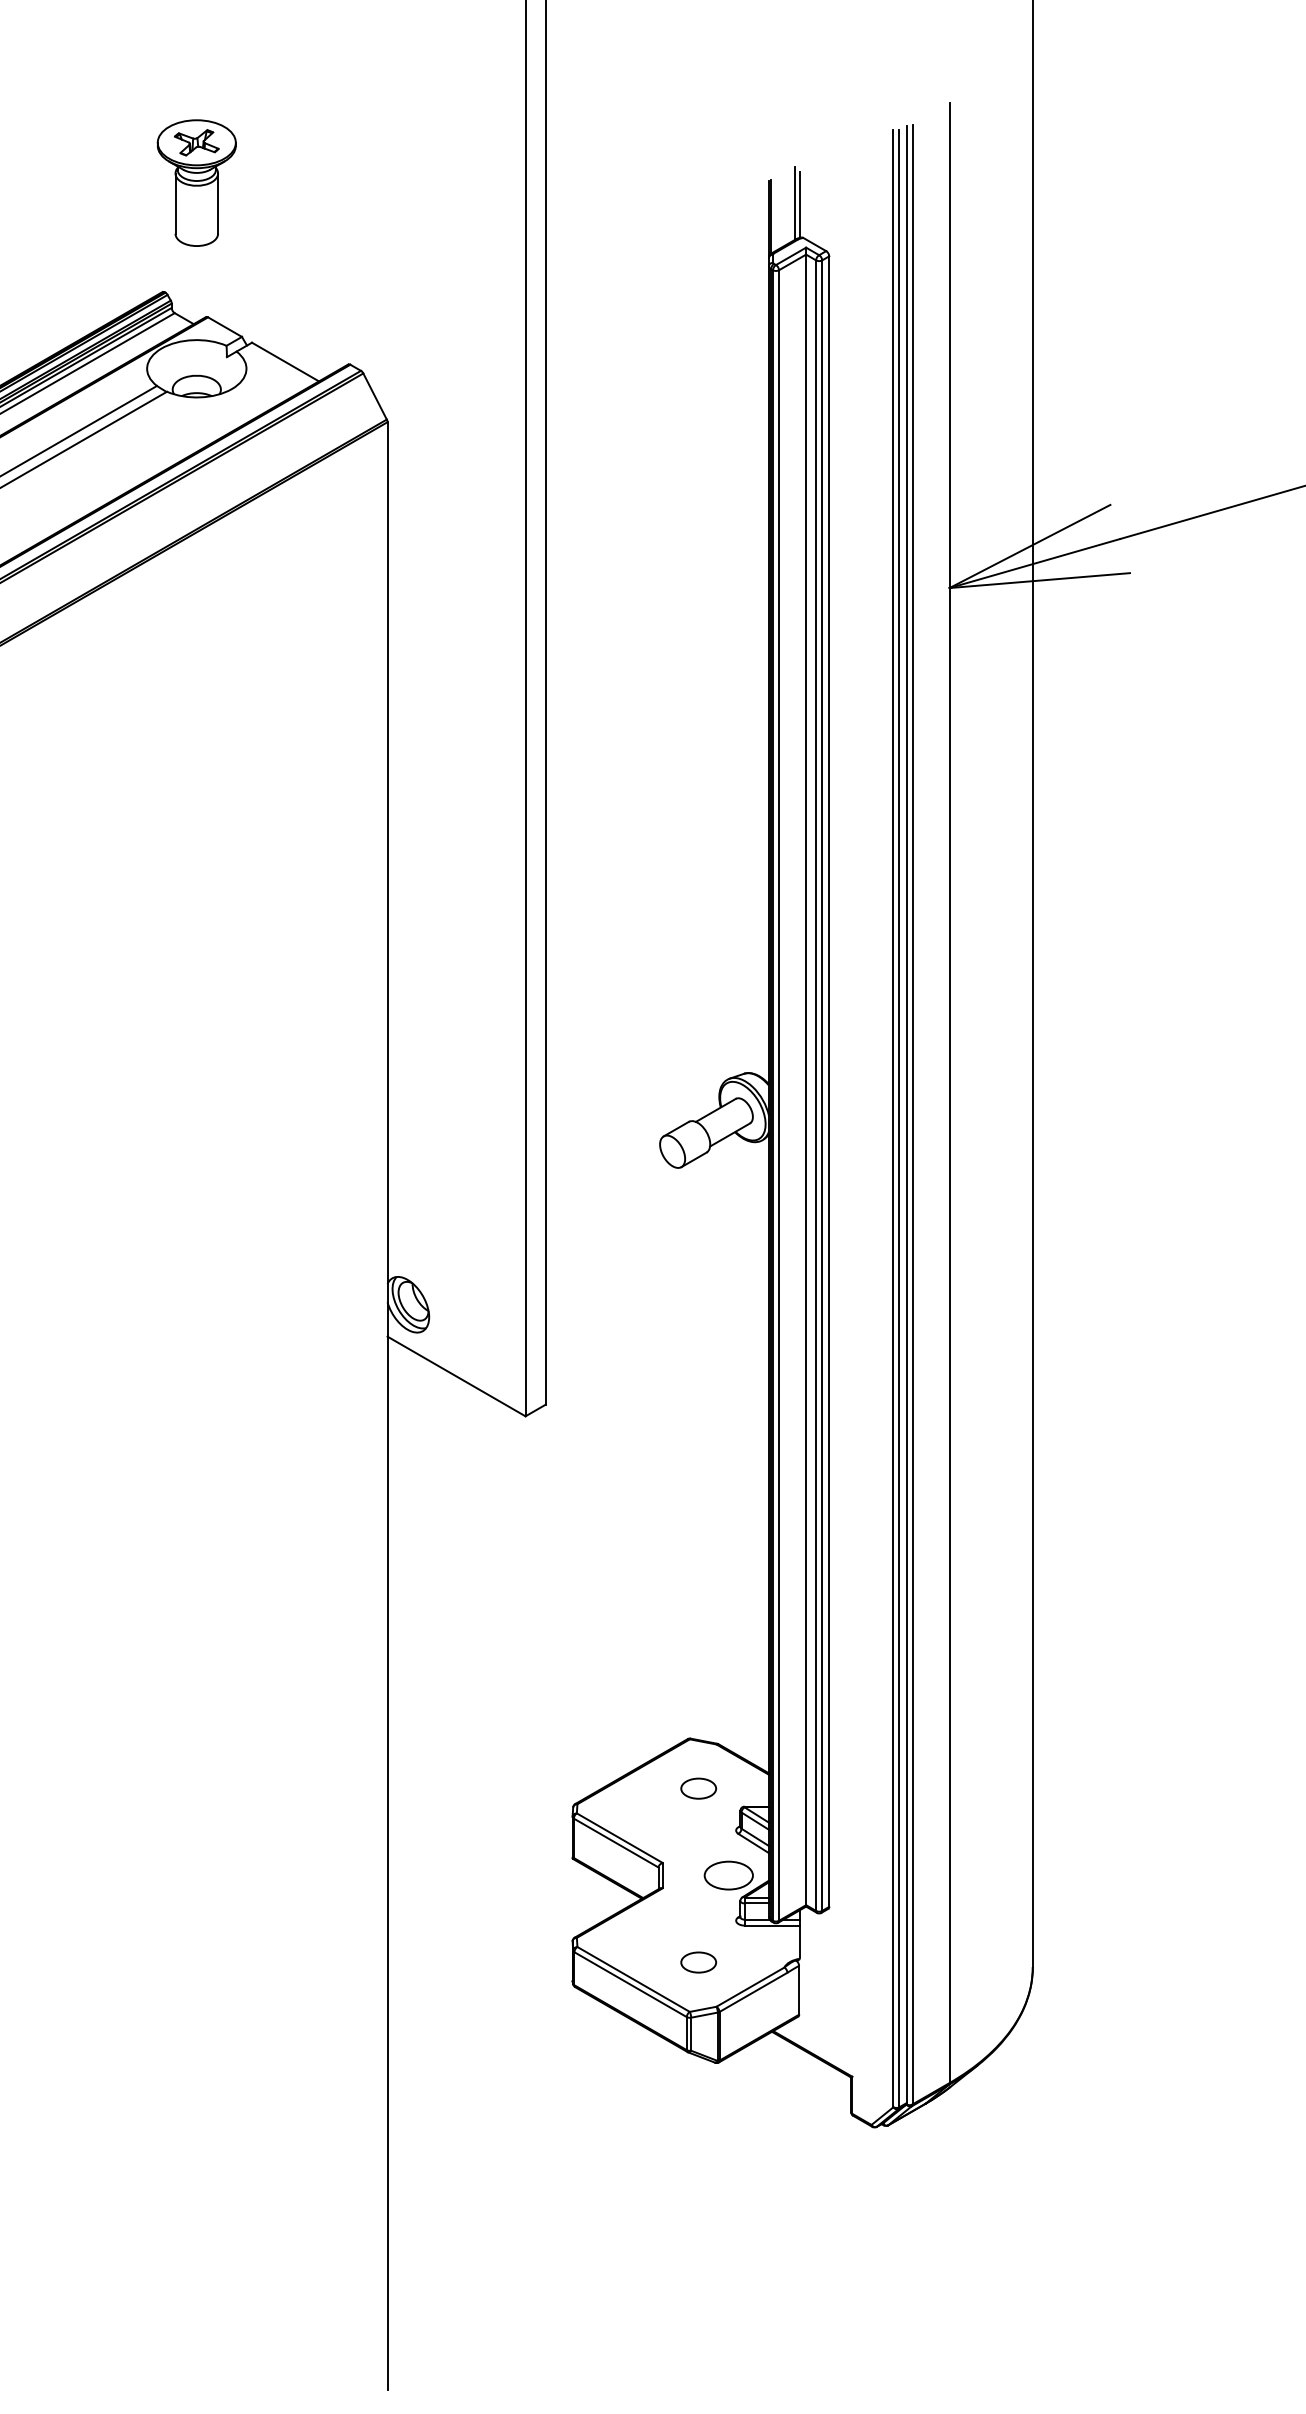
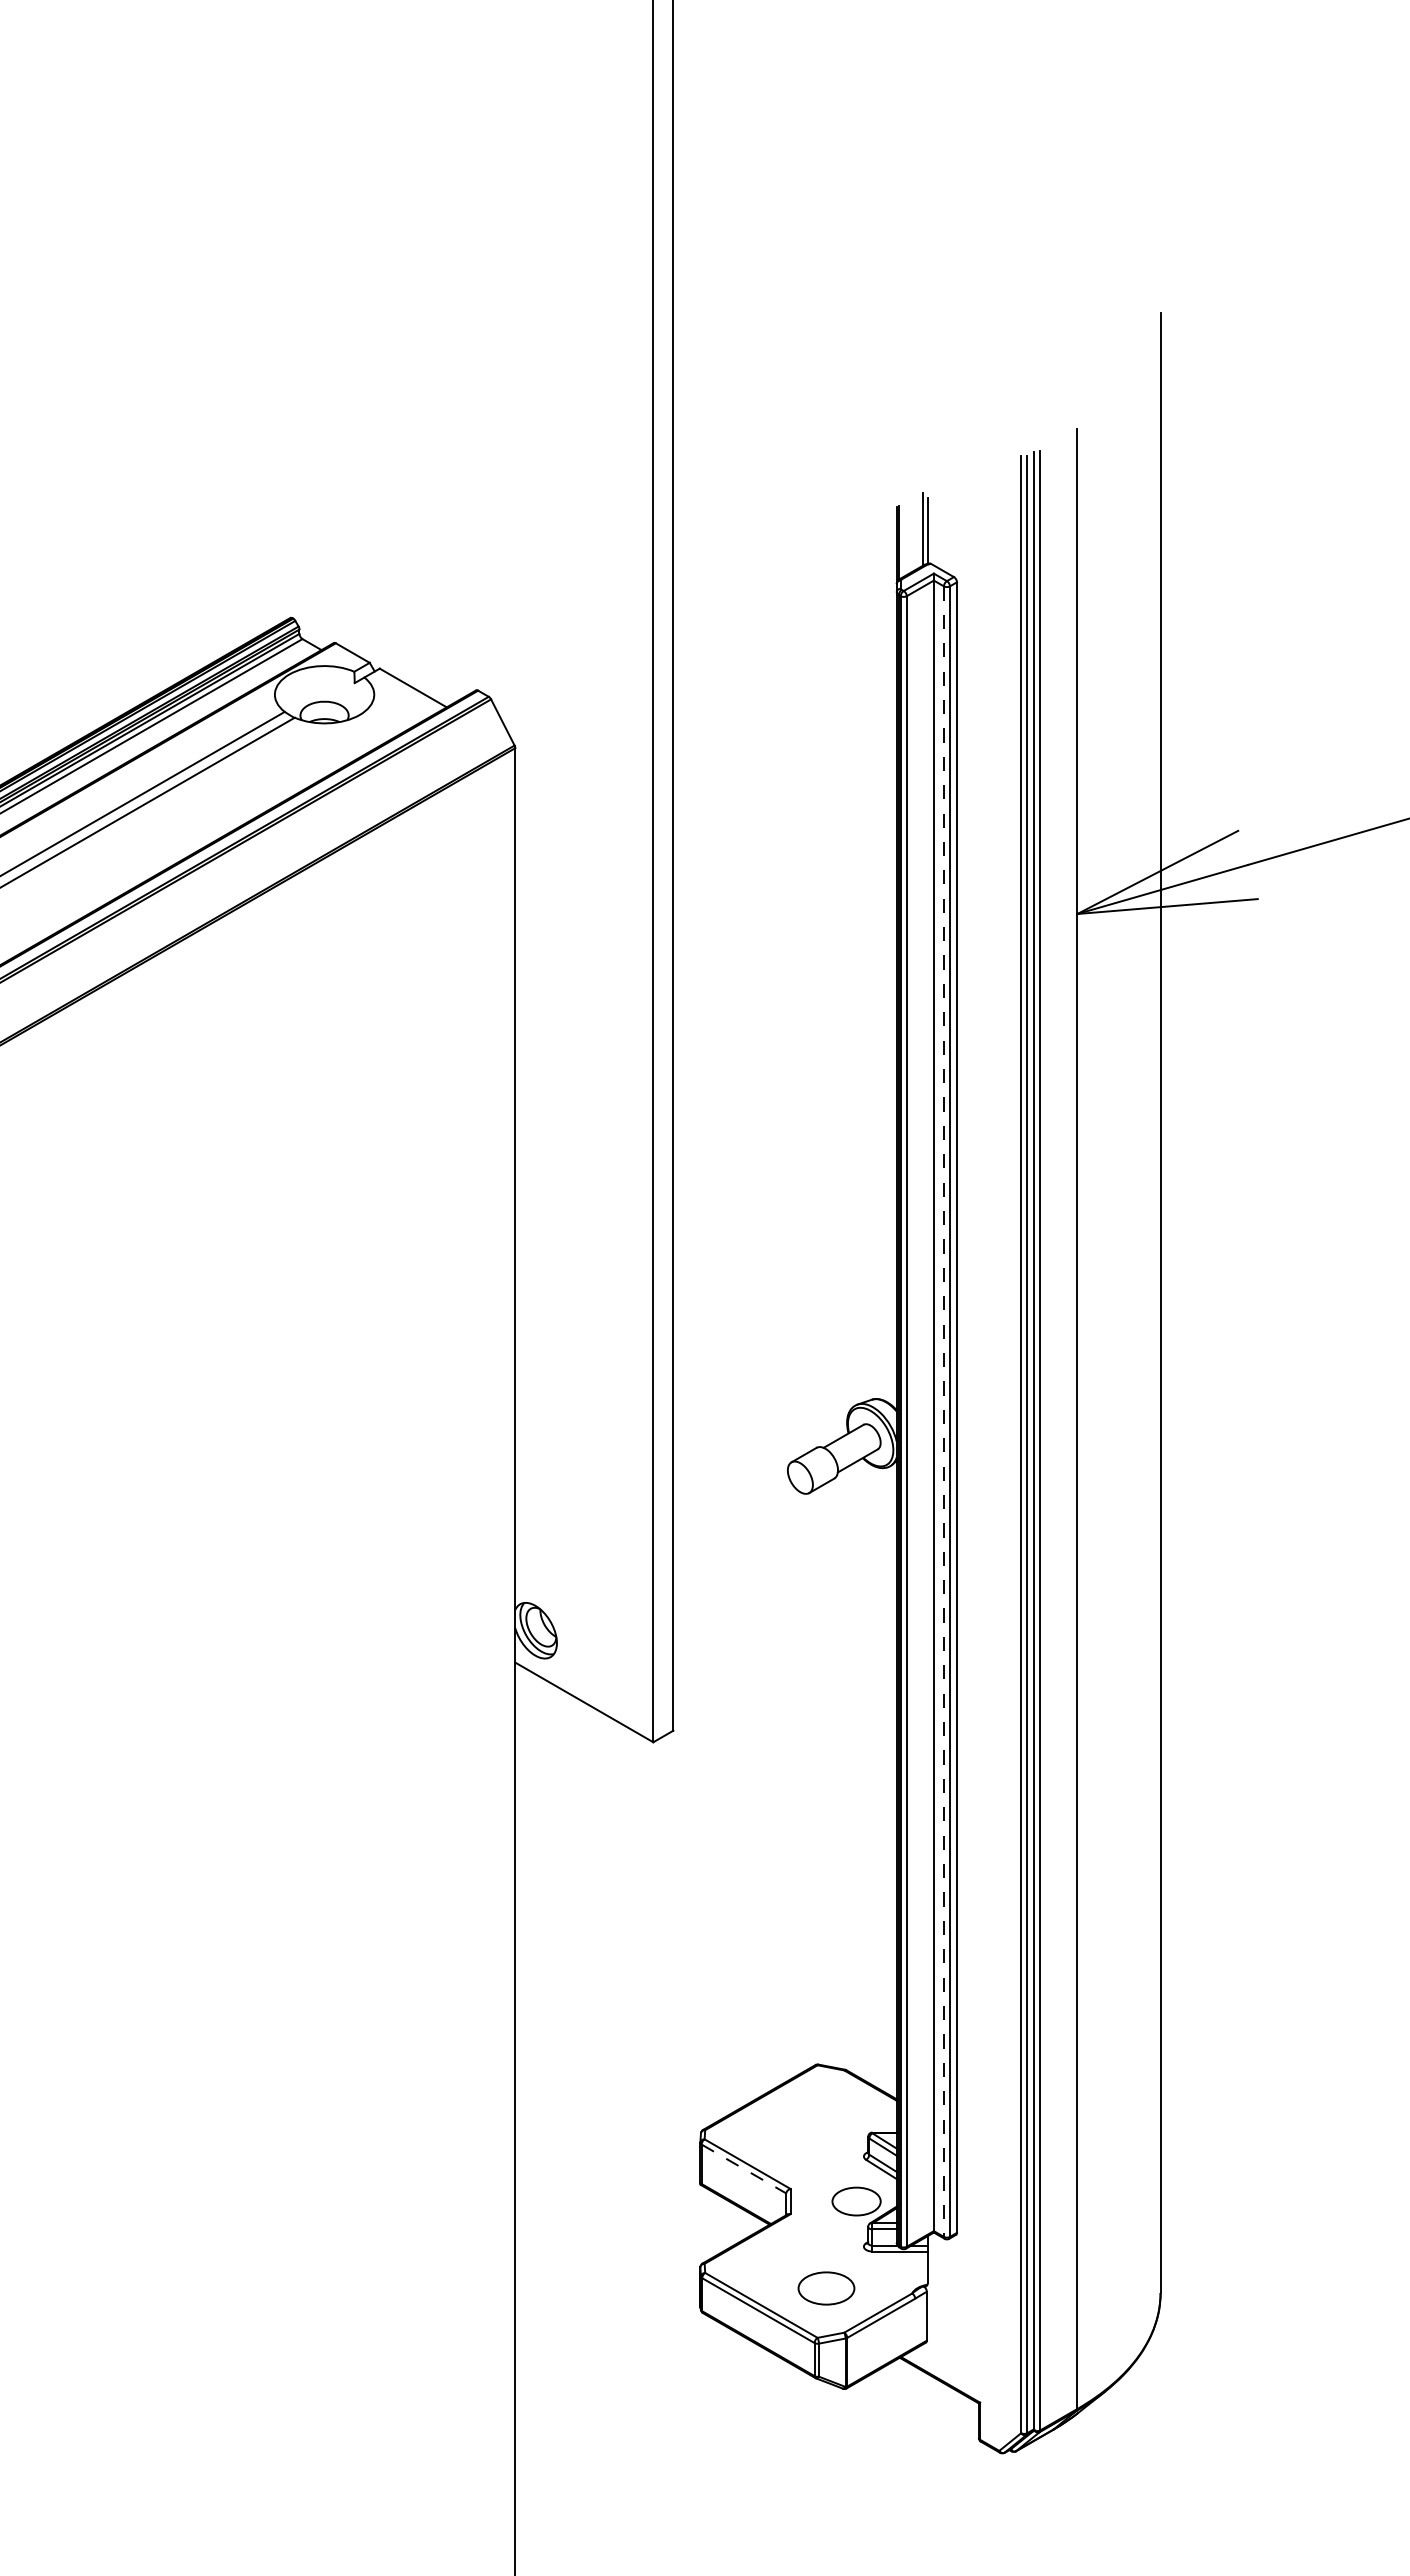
part: (196, 182) -> (324, 508), removed
line: (815, 1086) -> (943, 1412), solid -> dashed
part: (698, 1788) -> (826, 2114), removed
line: (615, 1843) -> (743, 2169), solid -> dashed
part: (698, 1962) -> (826, 2288), size x1.6

